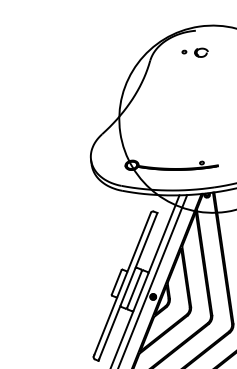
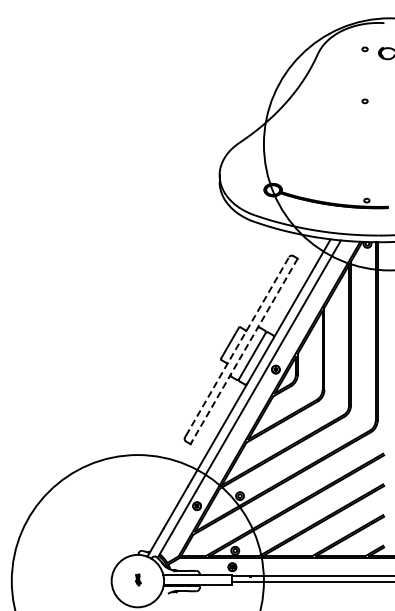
part: (189, 90) -> (364, 101), added
line: (122, 284) -> (237, 346), solid -> dashed
line: (128, 286) -> (244, 350), solid -> dashed

